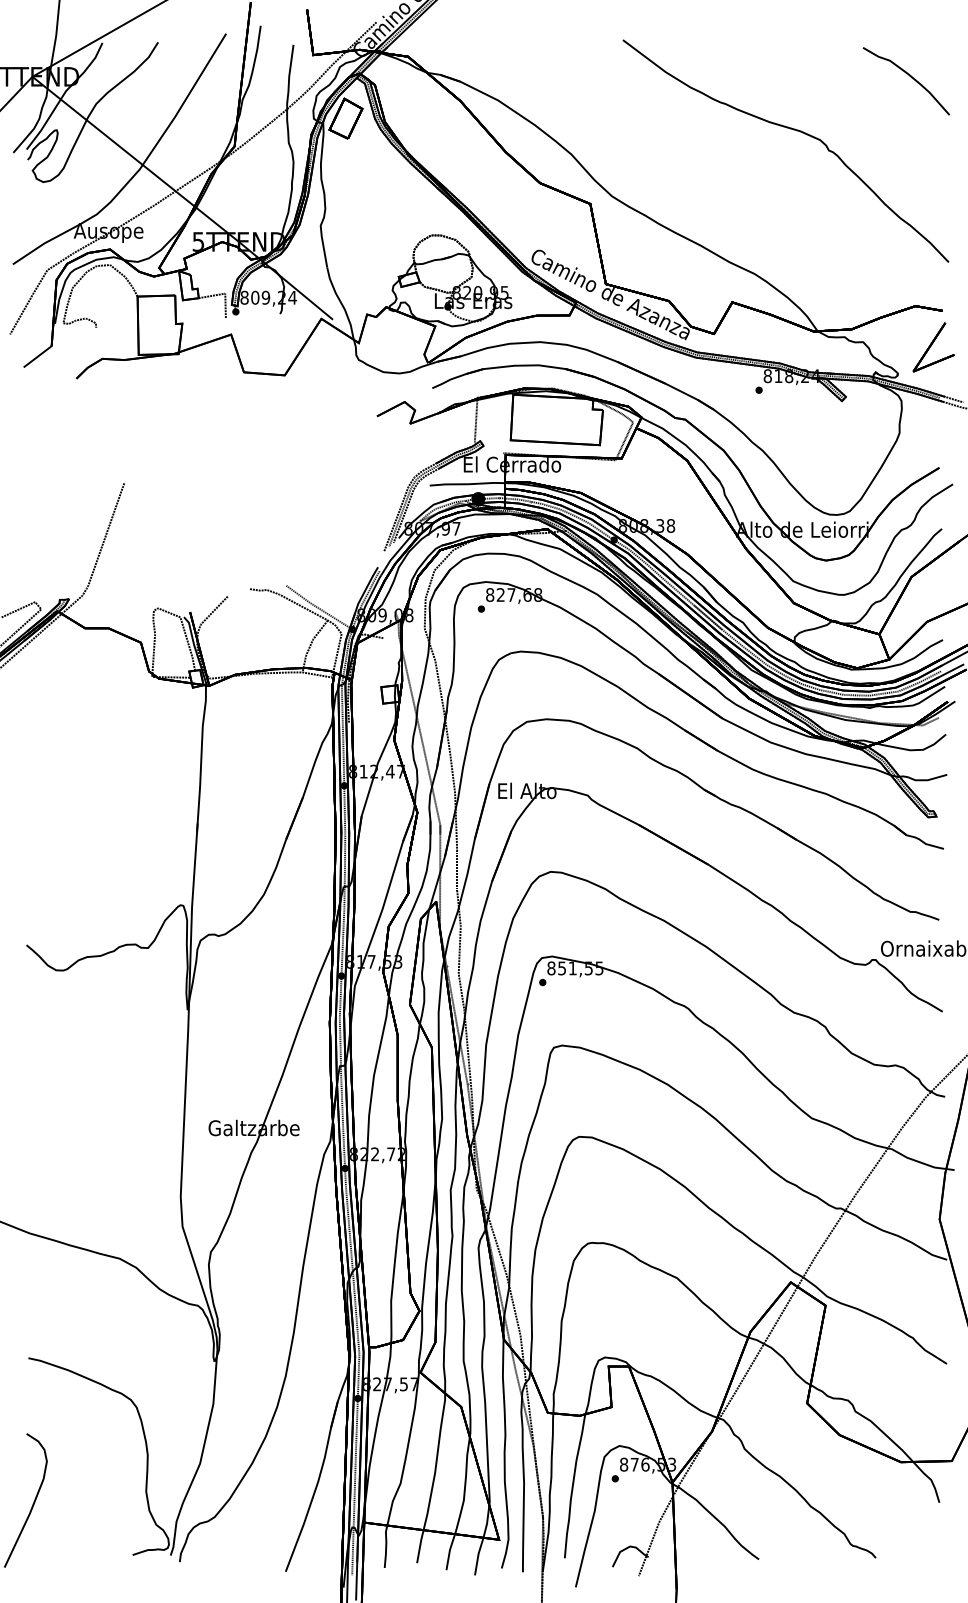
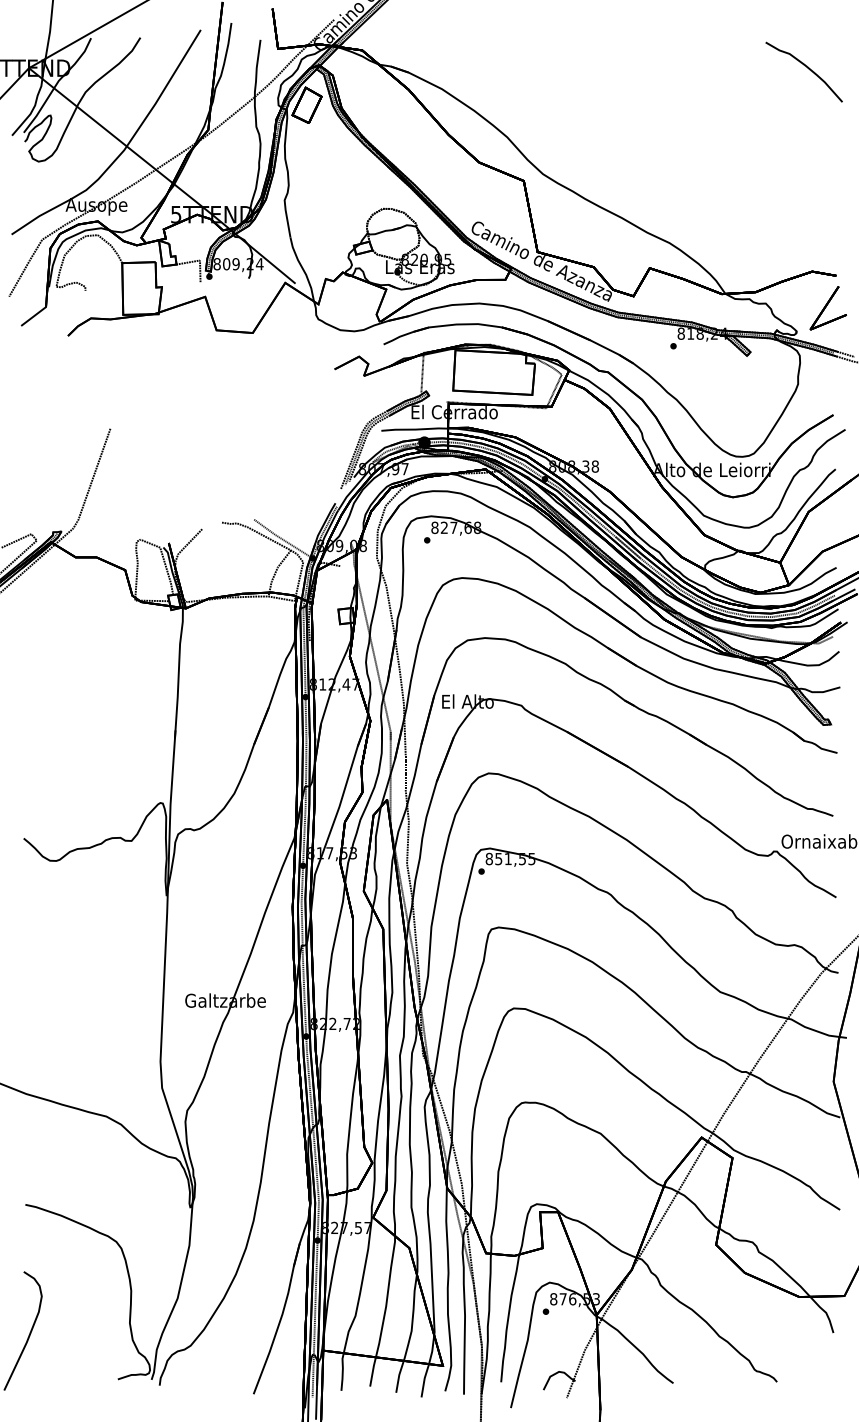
curve: (793, 130) -> (704, 115), removed

